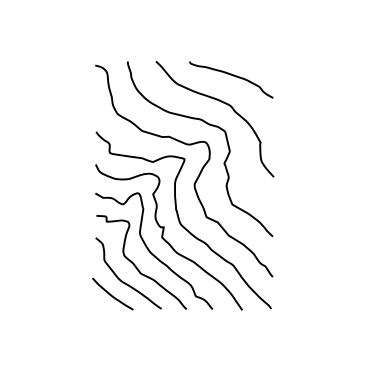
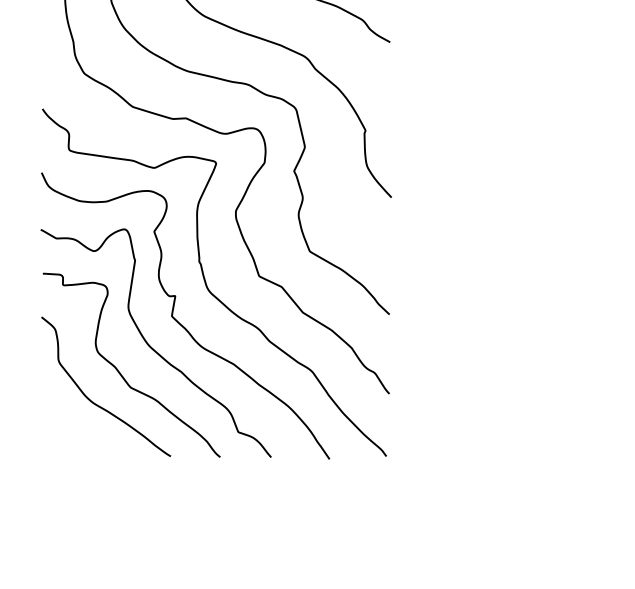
curve: (111, 294) -> (72, 428), removed

